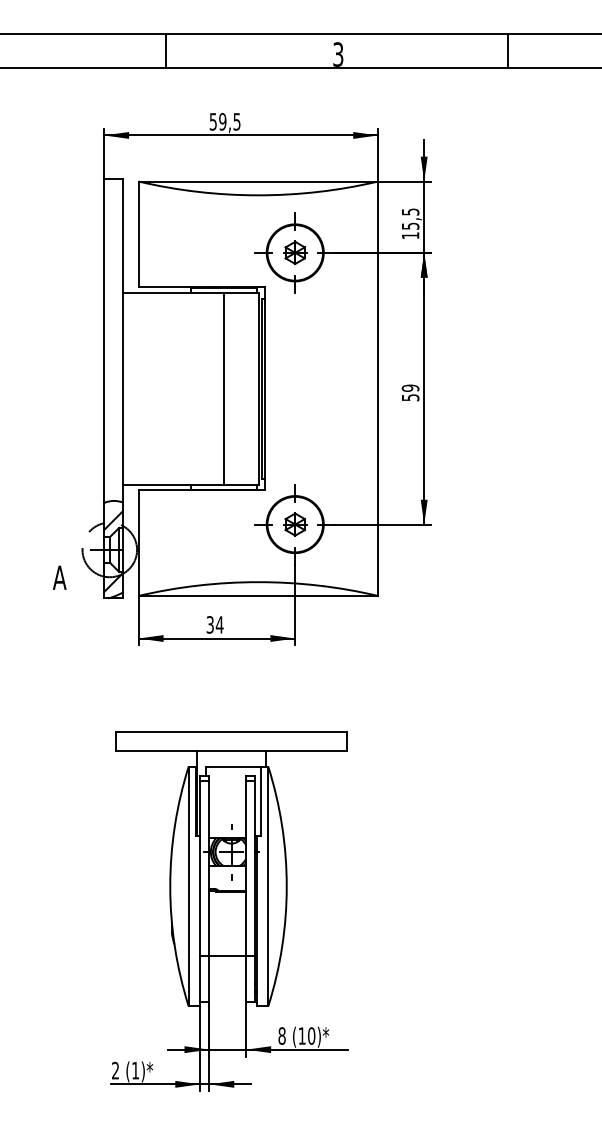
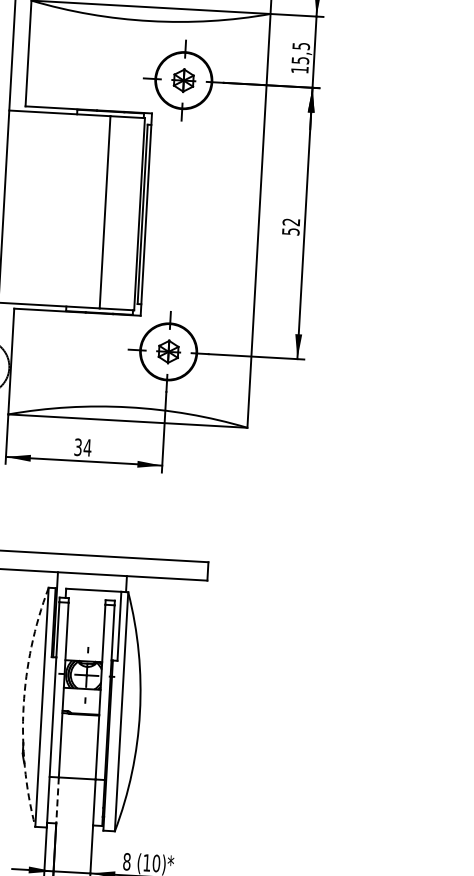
text: (410, 387) -> (291, 221), 59 -> 52
arc: (170, 886) -> (23, 706), solid -> dashed
line: (209, 979) -> (57, 801), solid -> dashed

